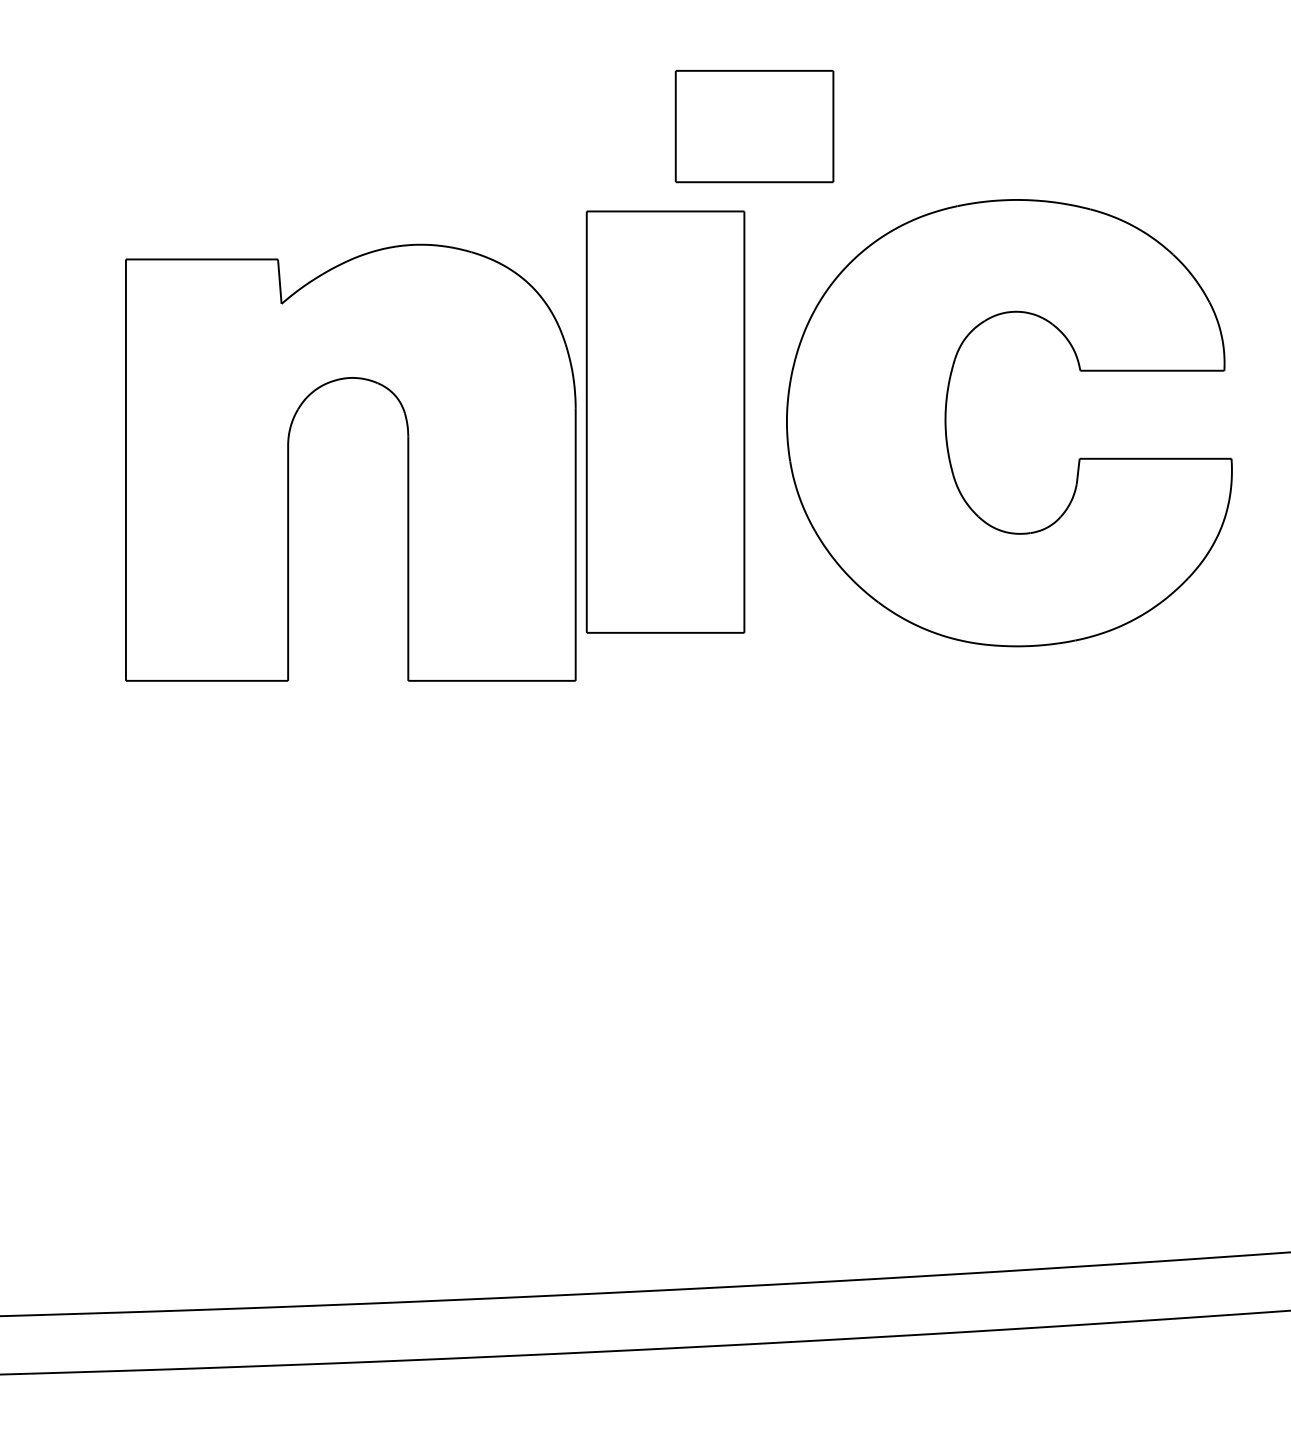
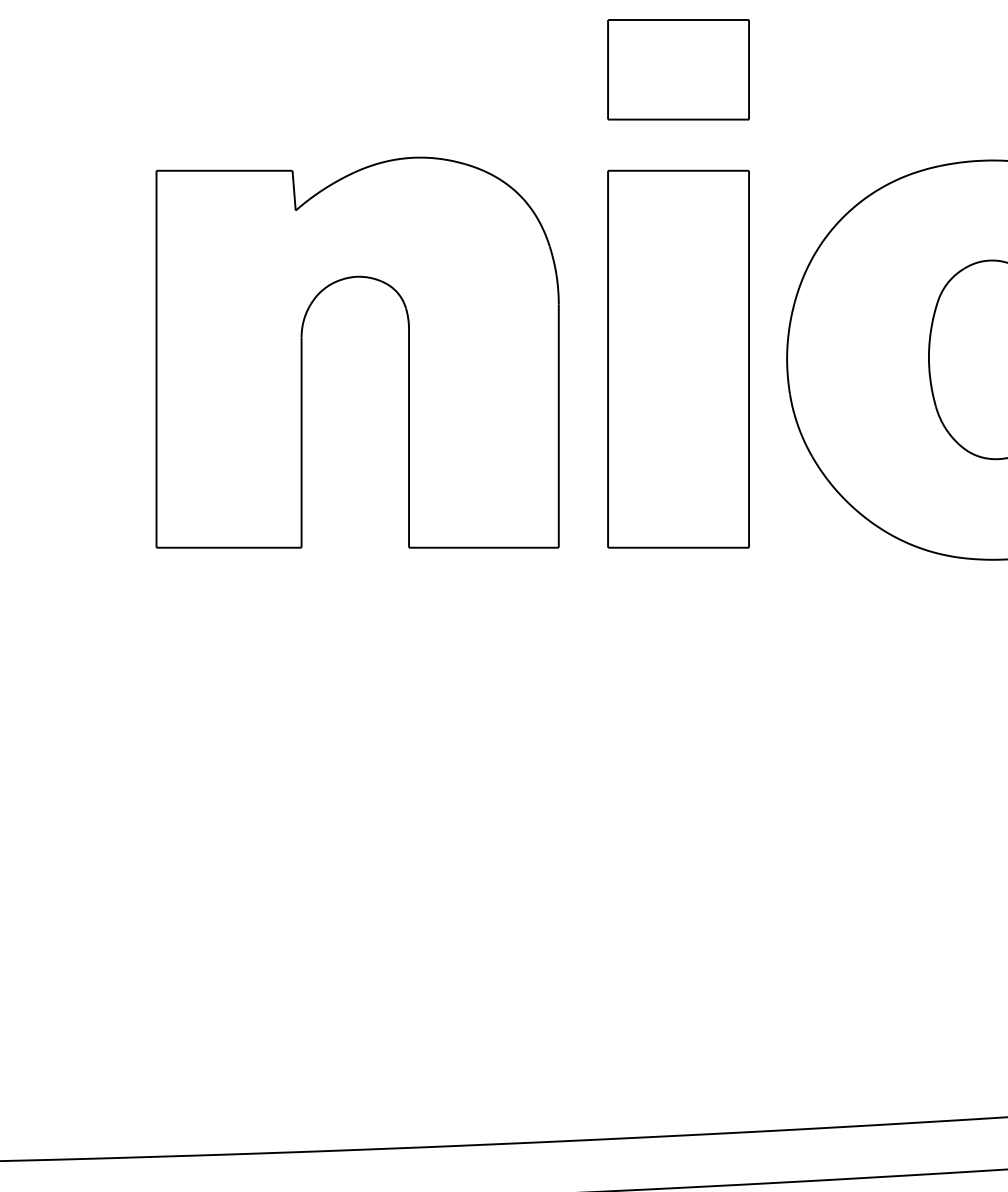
part: (754, 126) -> (678, 69), moved
part: (407, 462) -> (408, 352), moved

